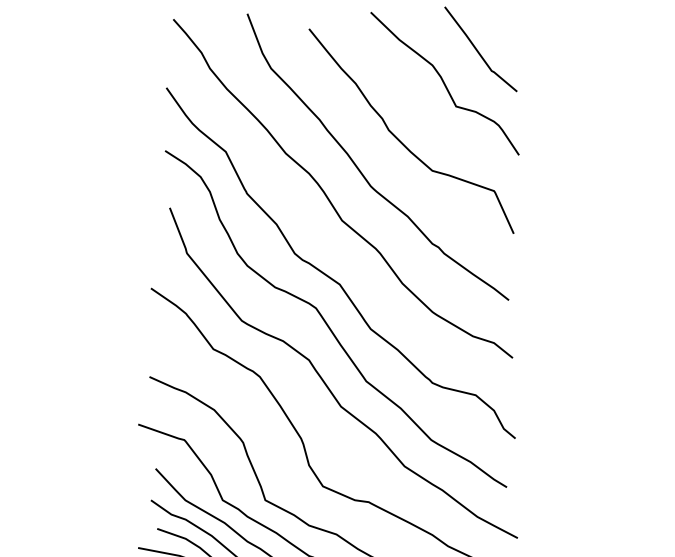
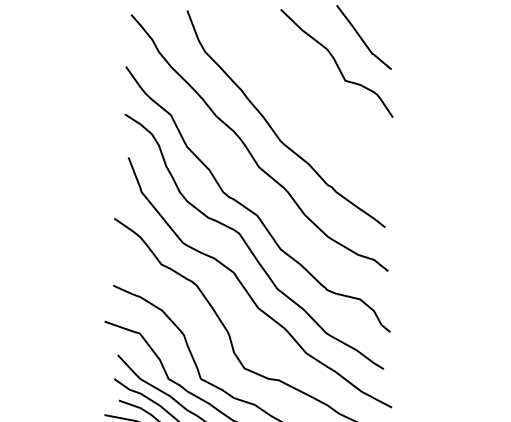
curve: (400, 140) -> (303, 106), removed

